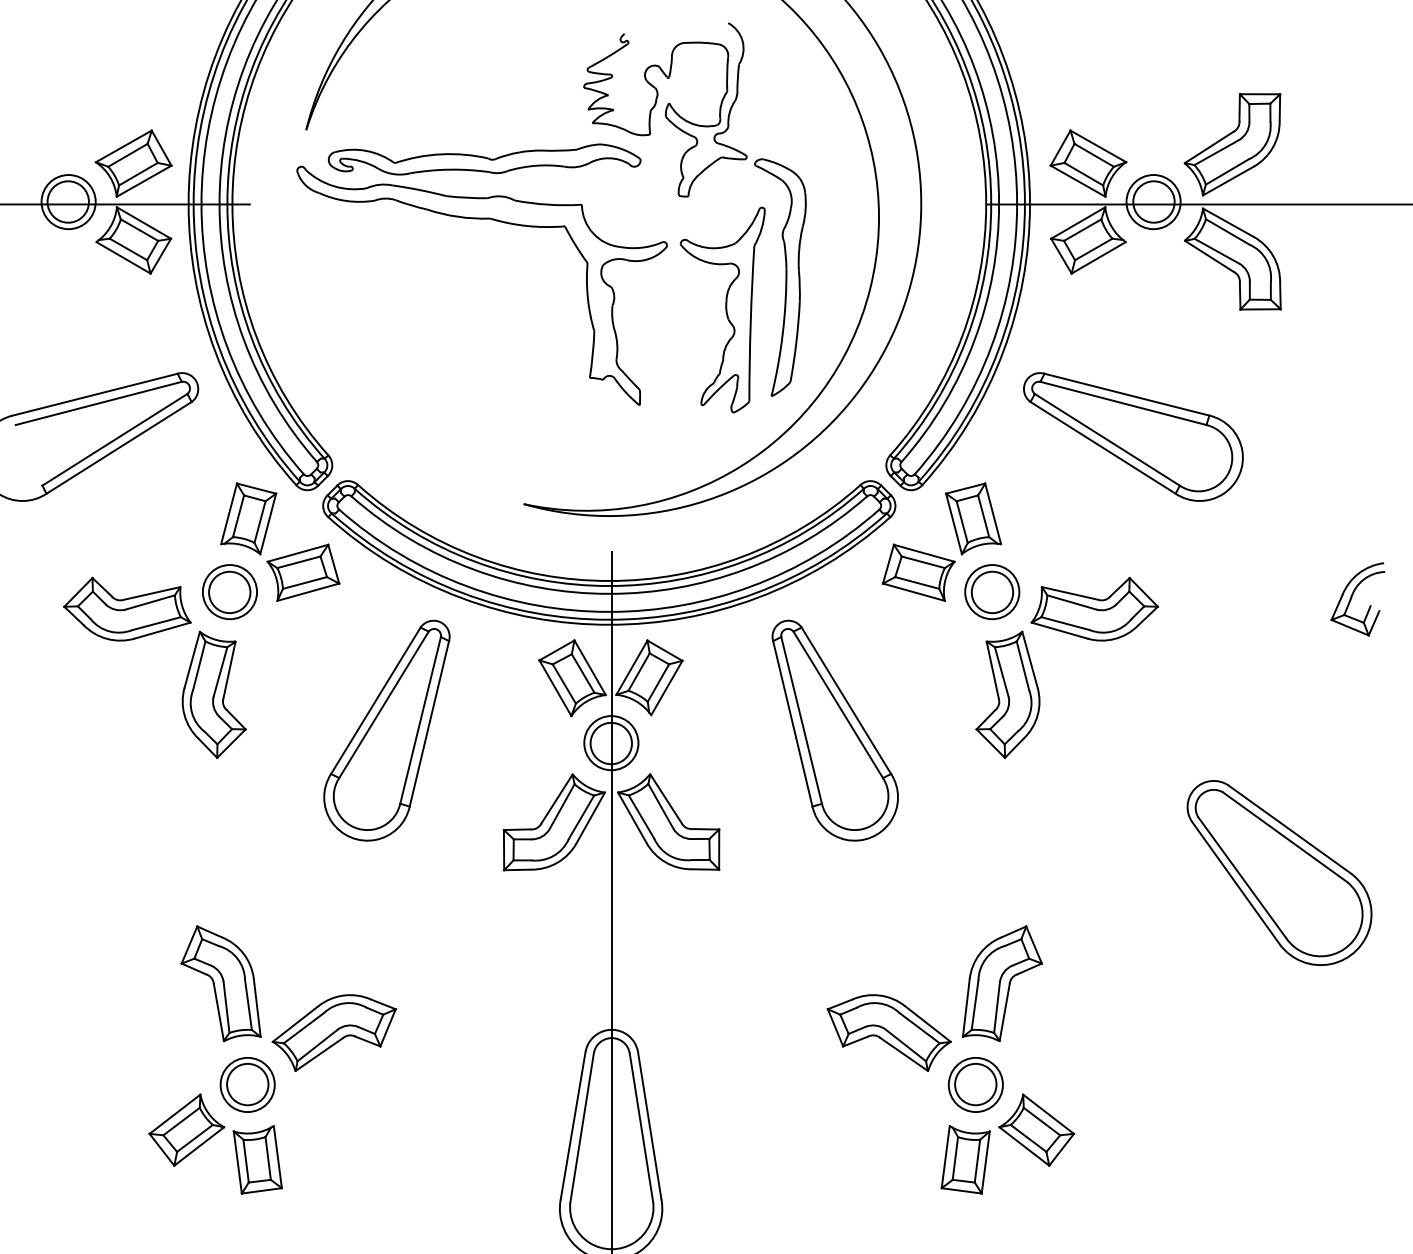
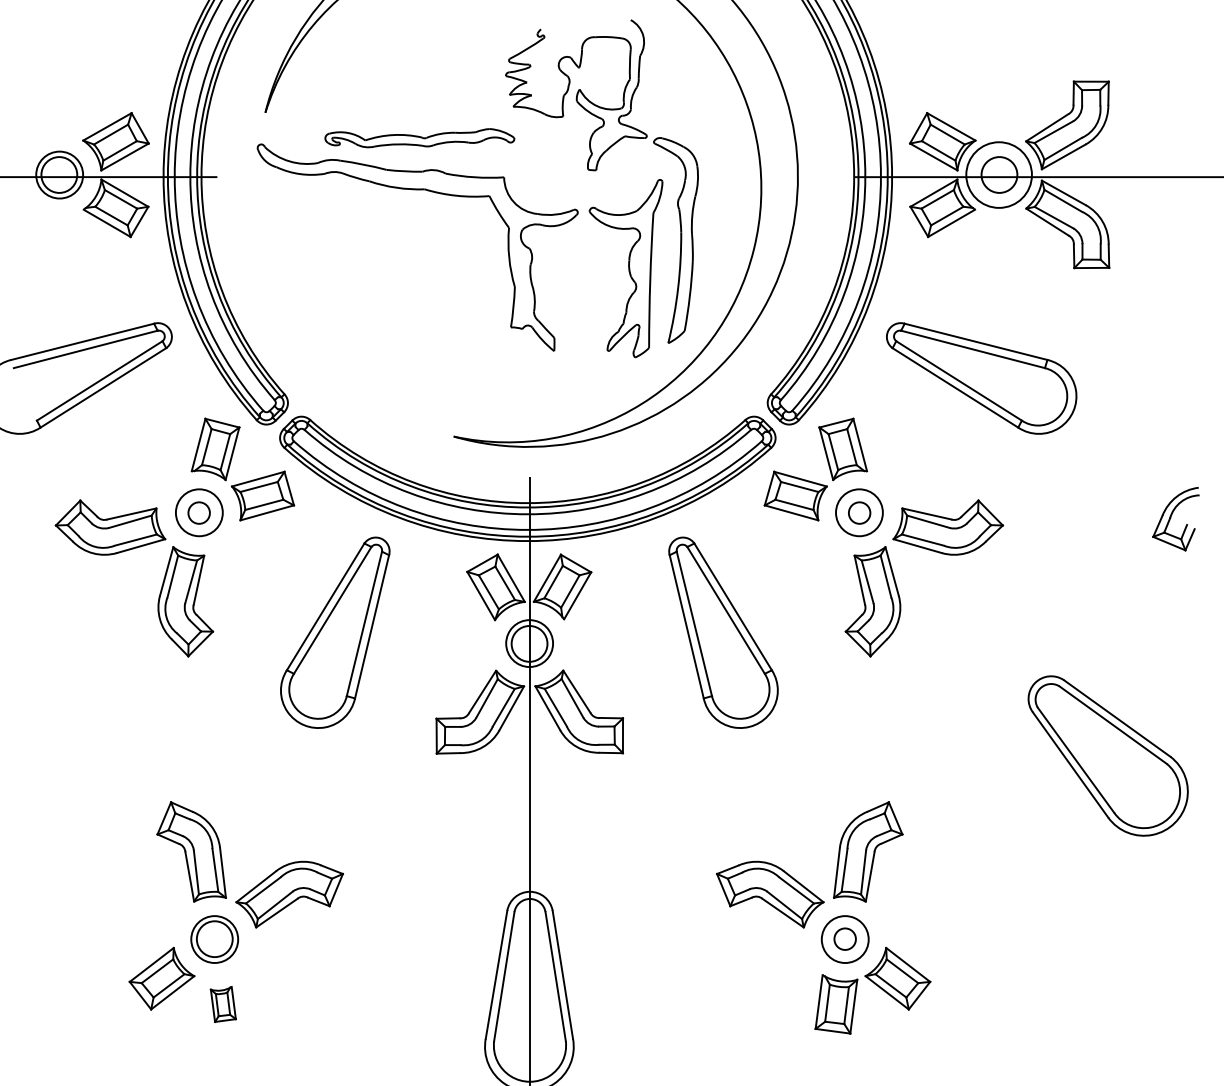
part: (484, 159) -> (419, 138), size x0.7
circle: (1153, 202) -> (999, 175), size x1.4
circle: (229, 592) -> (198, 513), size x0.6
circle: (992, 592) -> (859, 513), size x0.6
circle: (975, 1084) -> (844, 939), size x0.6
part: (257, 1159) -> (223, 1004), size x0.6

